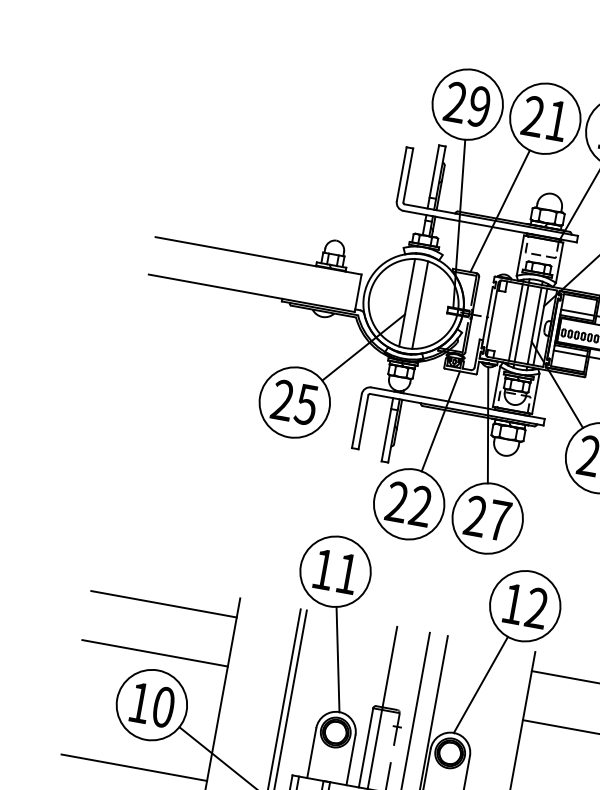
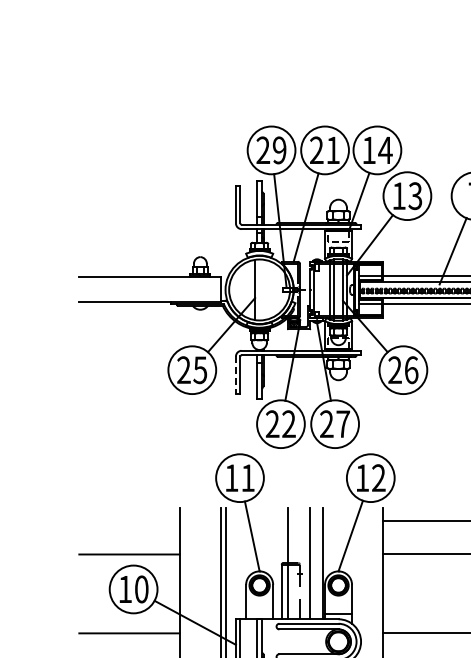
line: (420, 304) -> (264, 289), removed
line: (356, 421) -> (235, 375), solid -> dashed
line: (164, 604) -> (129, 520), removed

